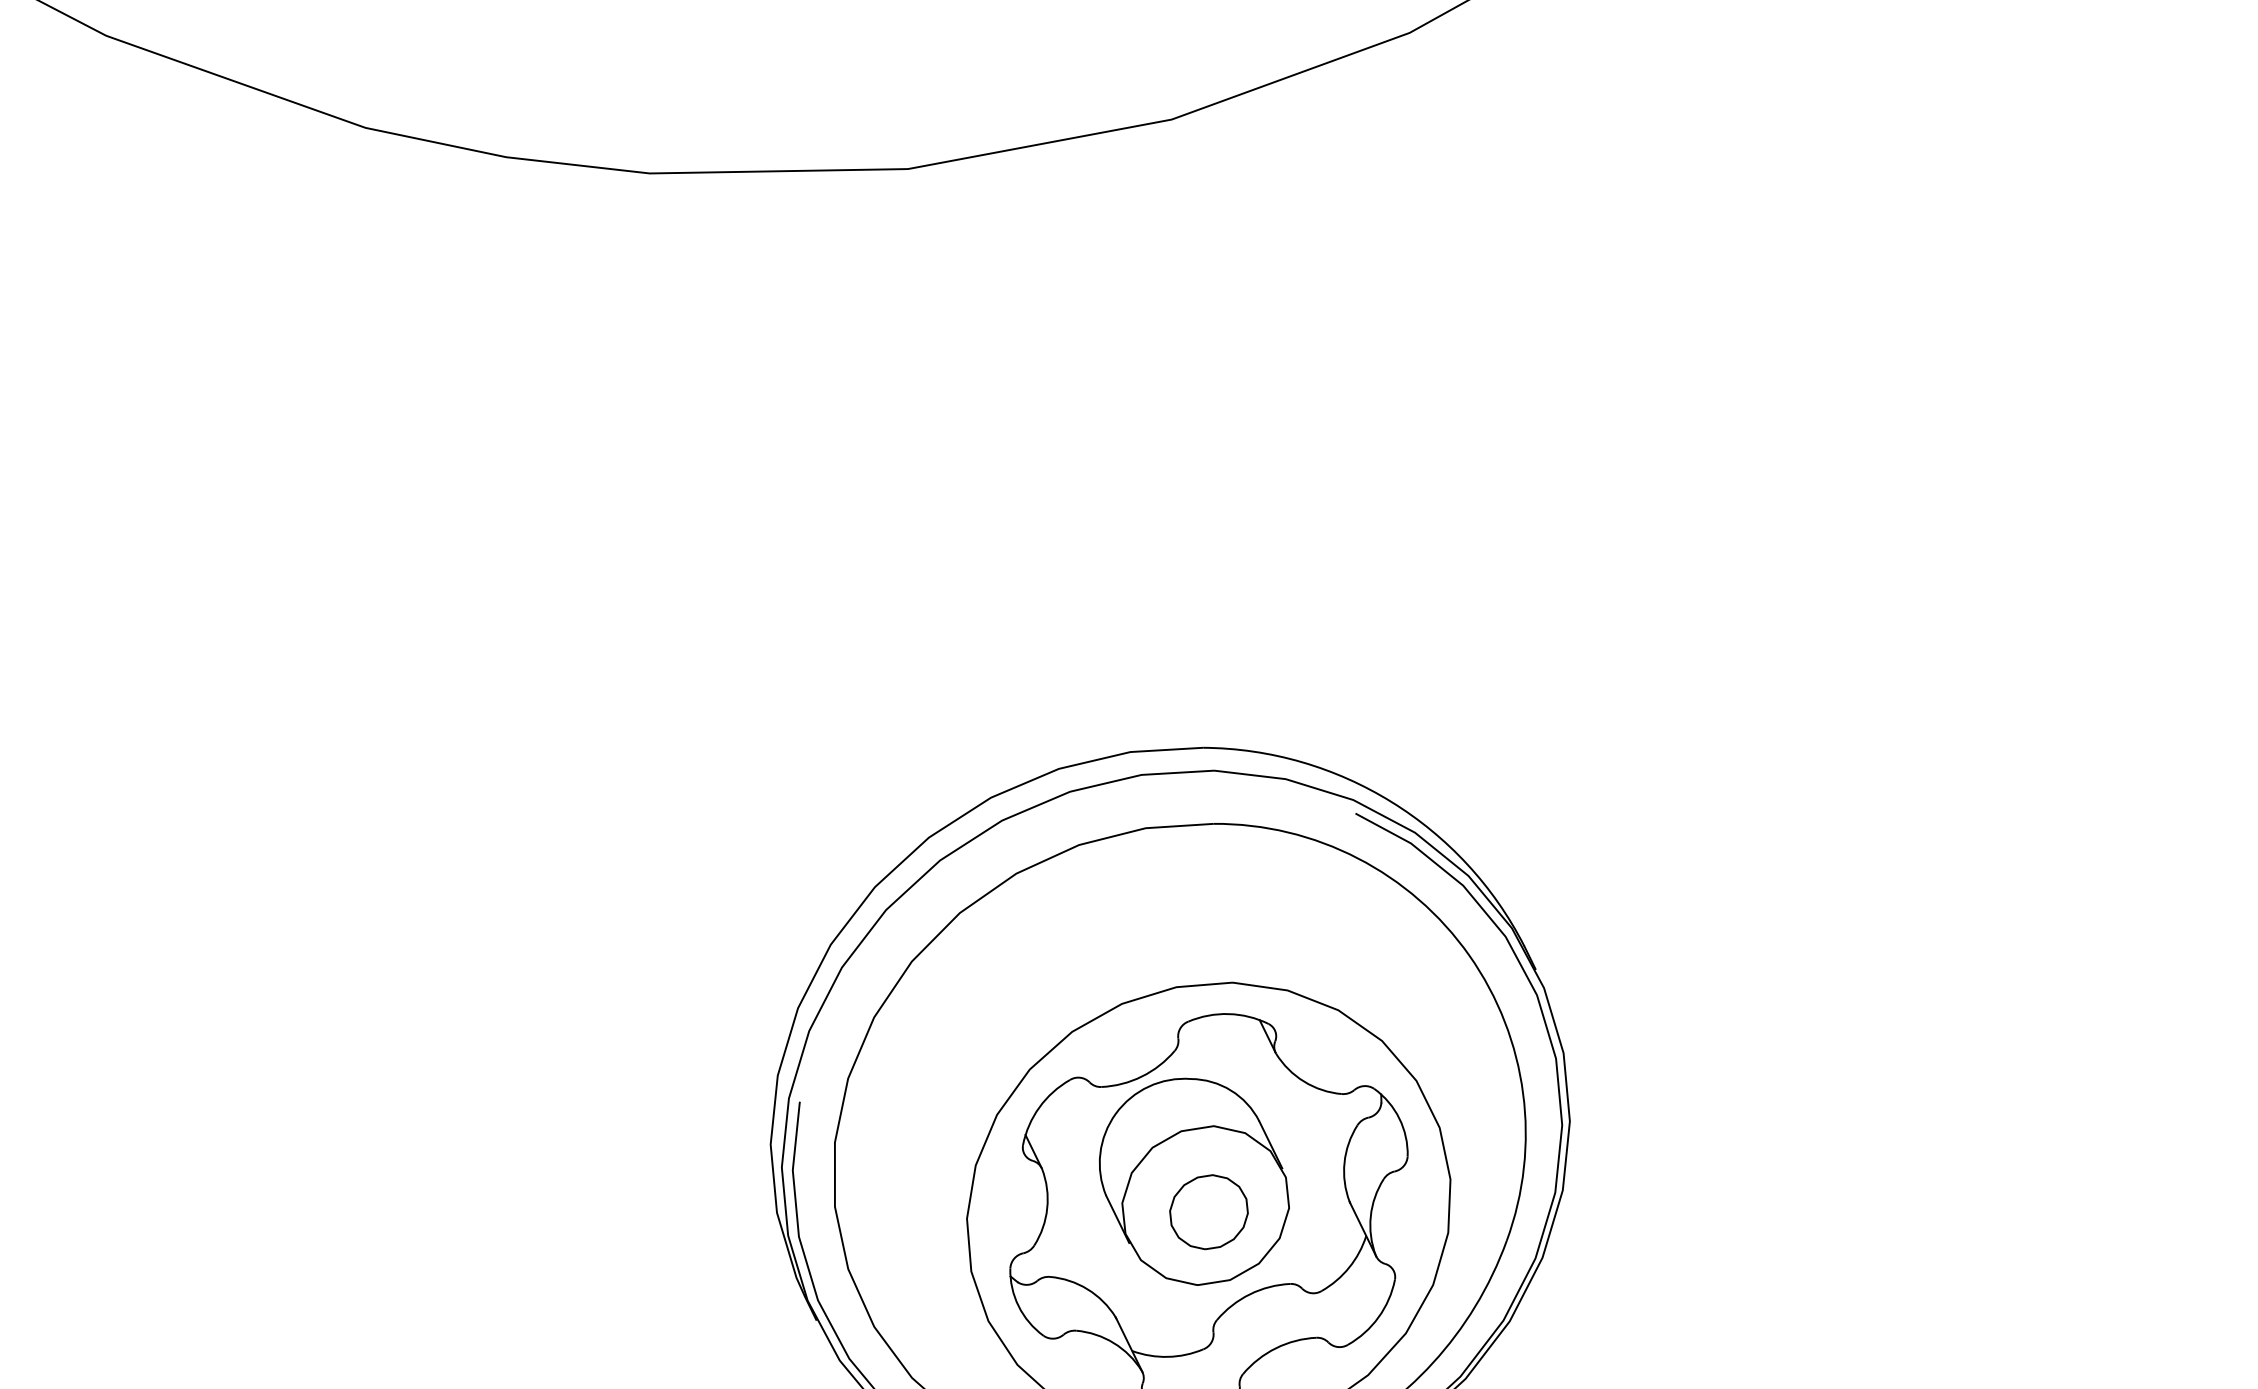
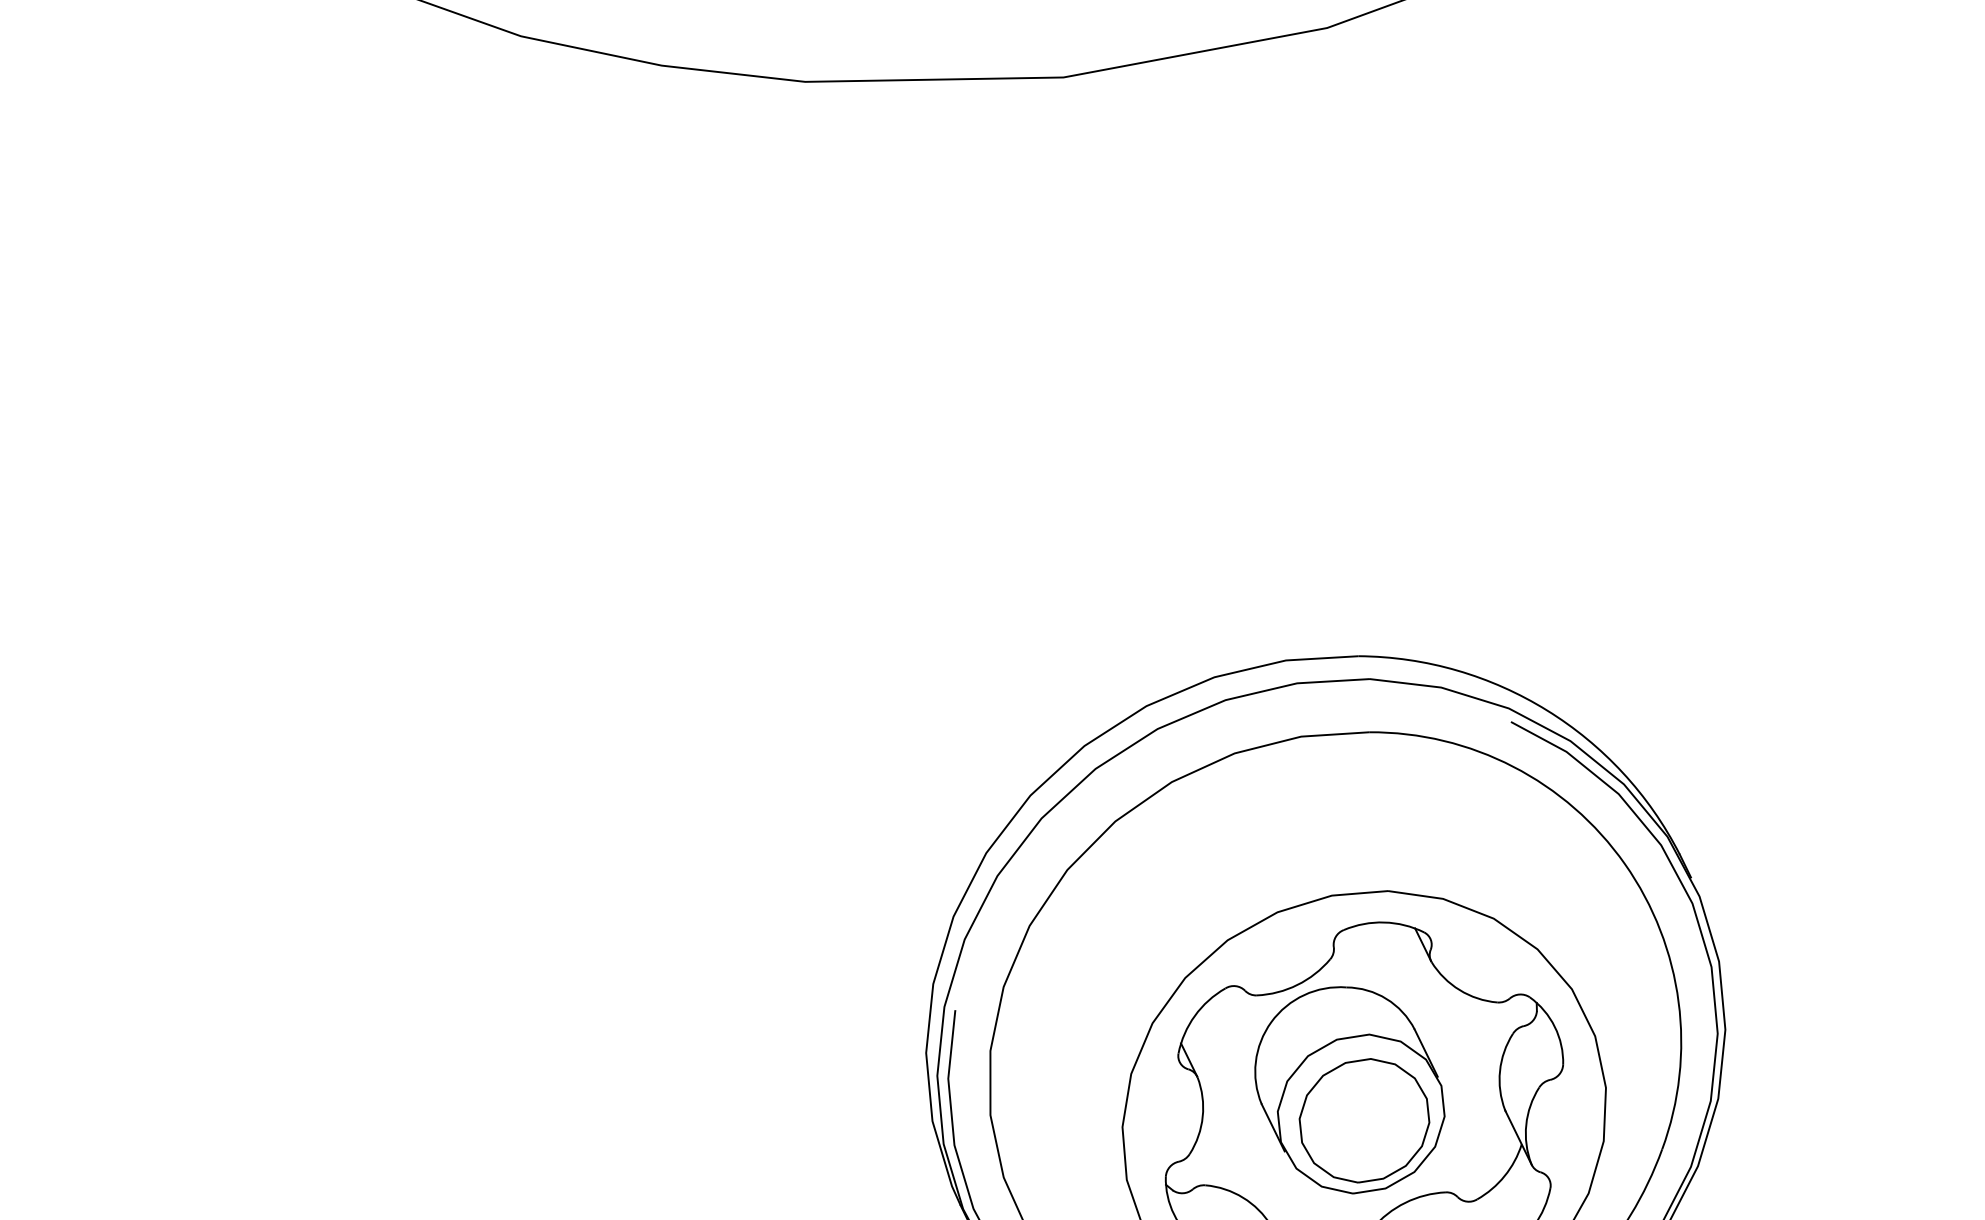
part: (1208, 1211) -> (1363, 1119), size x1.67

